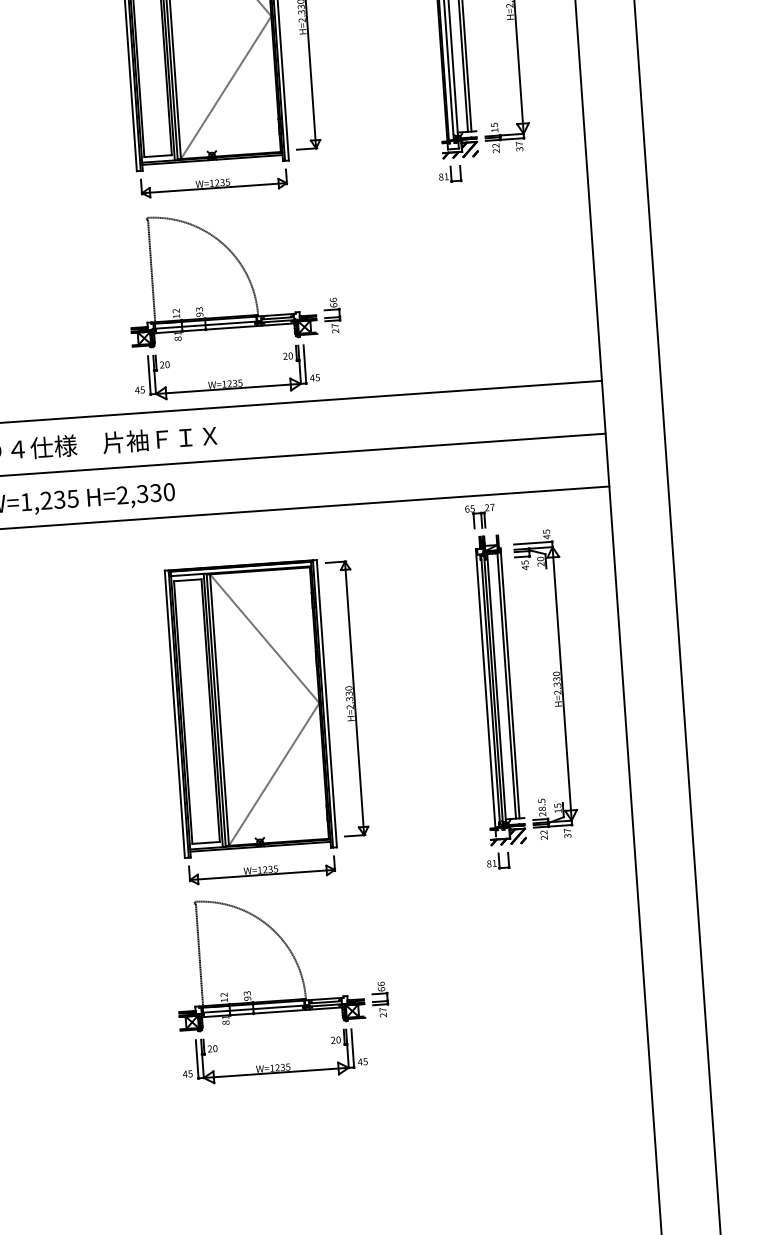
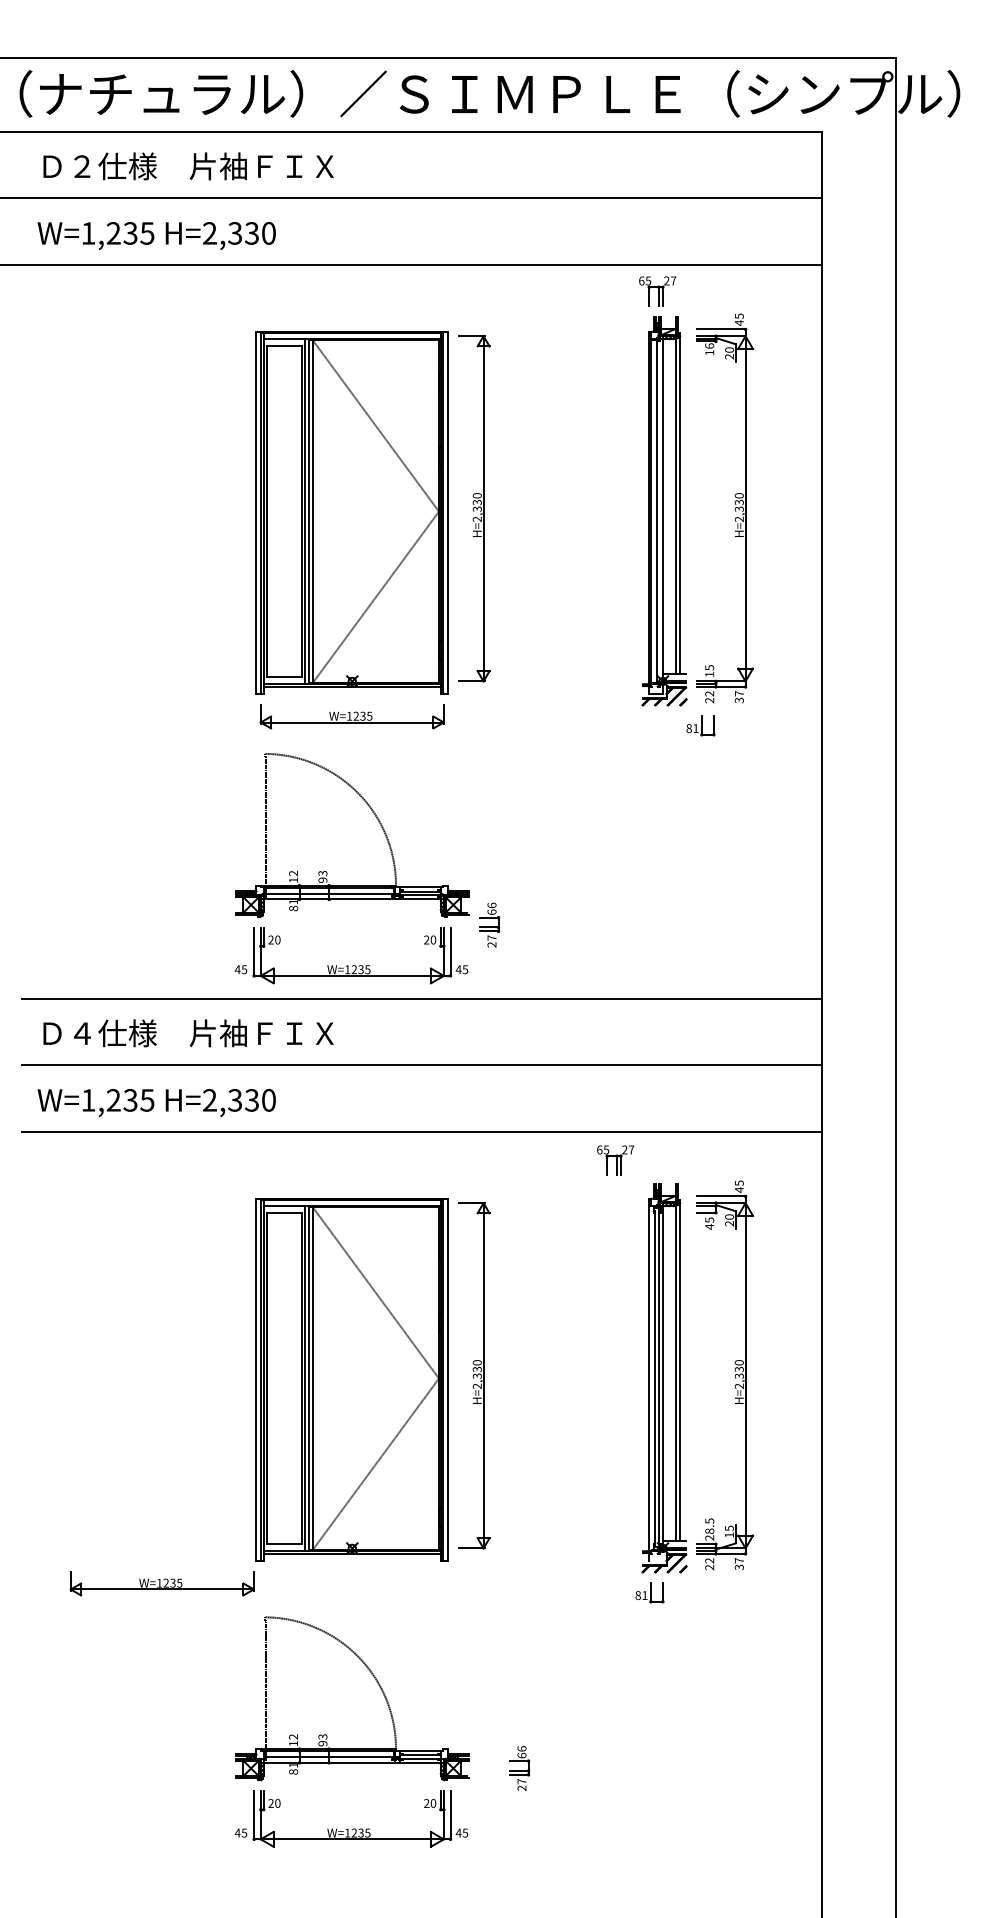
part: (450, 174) -> (700, 725), moved
part: (332, 315) -> (489, 924), moved
part: (480, 516) -> (615, 1160), moved
part: (261, 870) -> (161, 1583), moved
part: (380, 999) -> (519, 1768), moved

